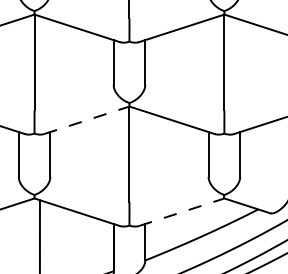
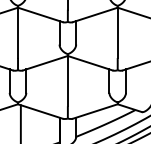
line: (86, 120) -> (45, 63), dashed -> solid
line: (182, 212) -> (95, 111), dashed -> solid

